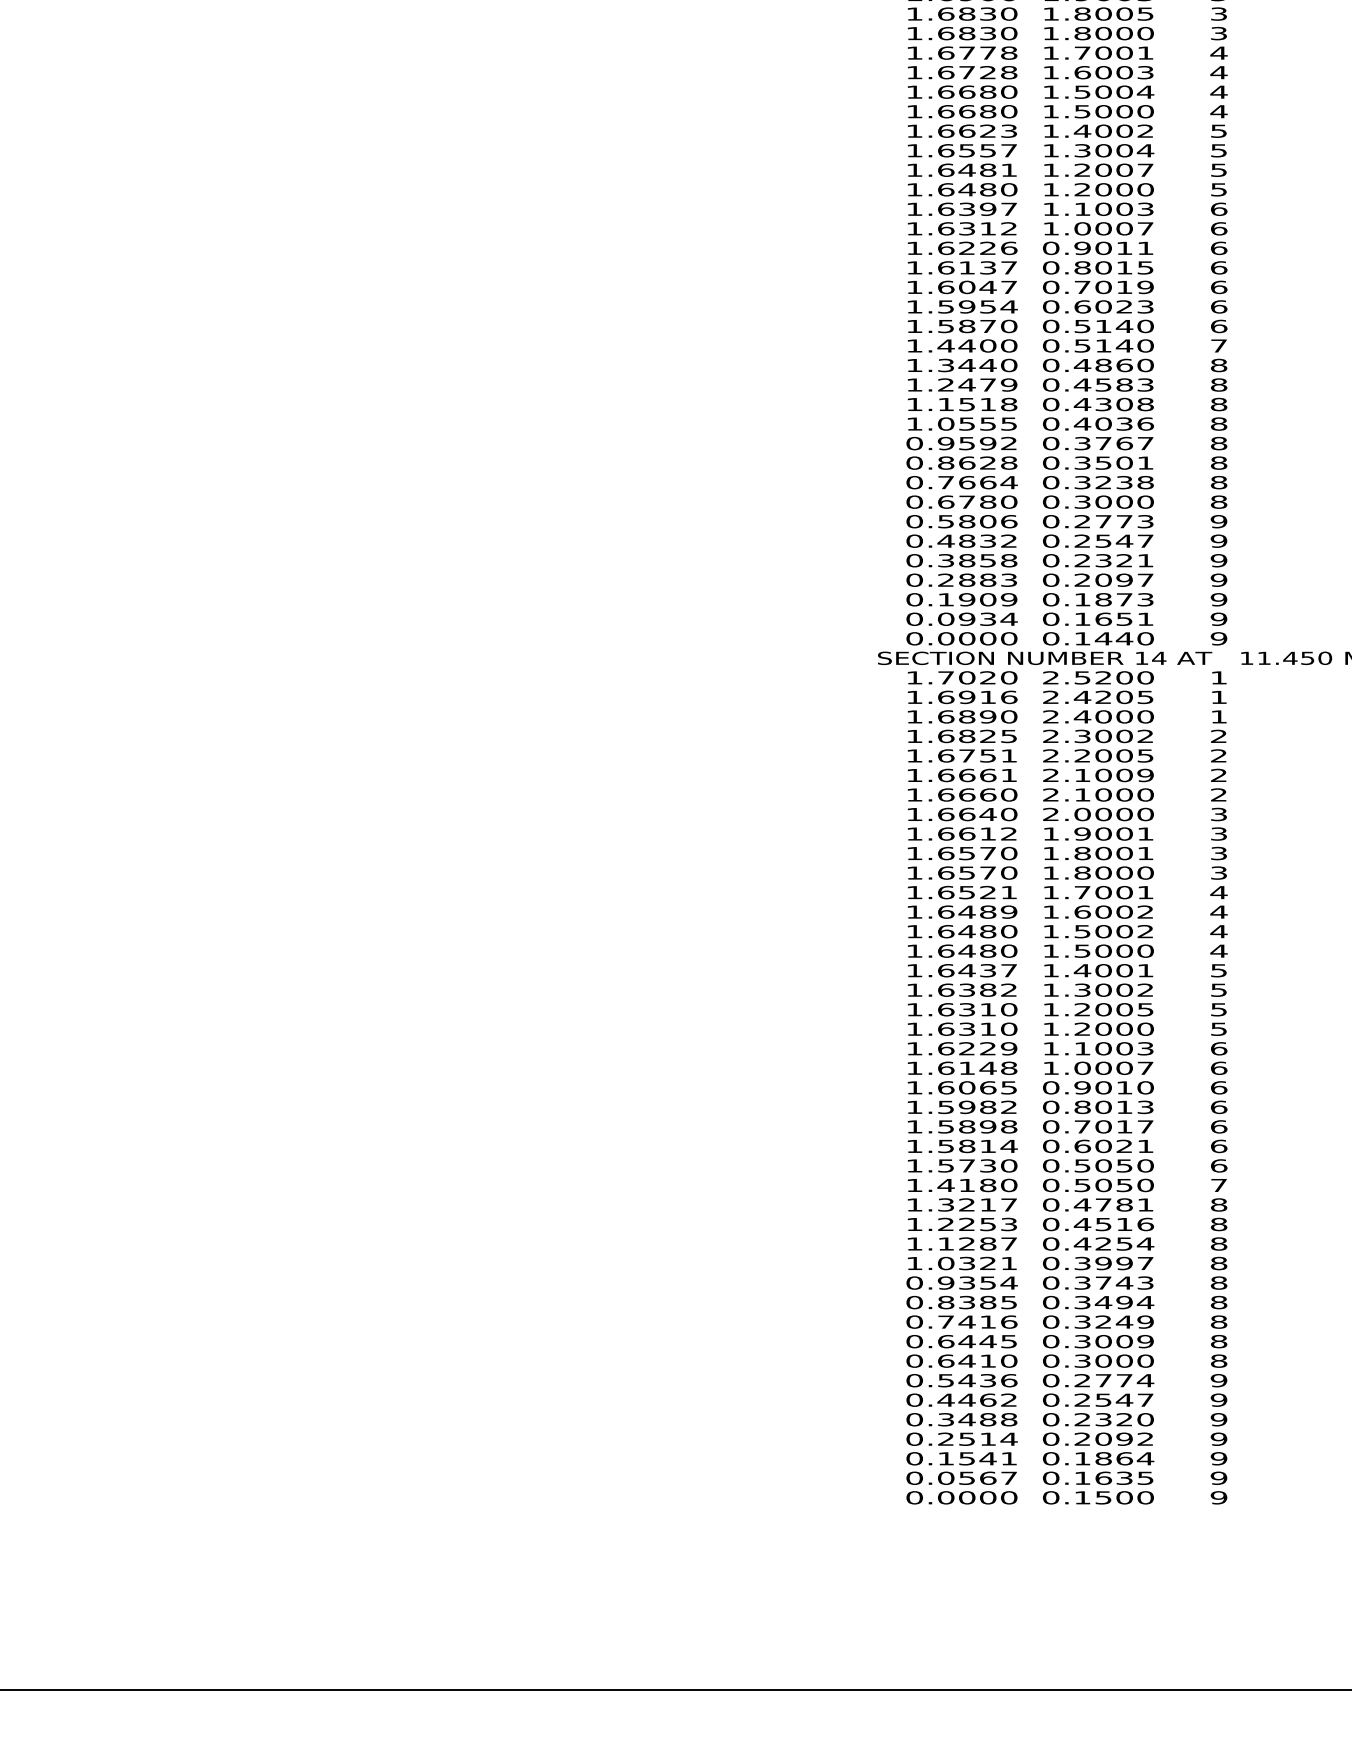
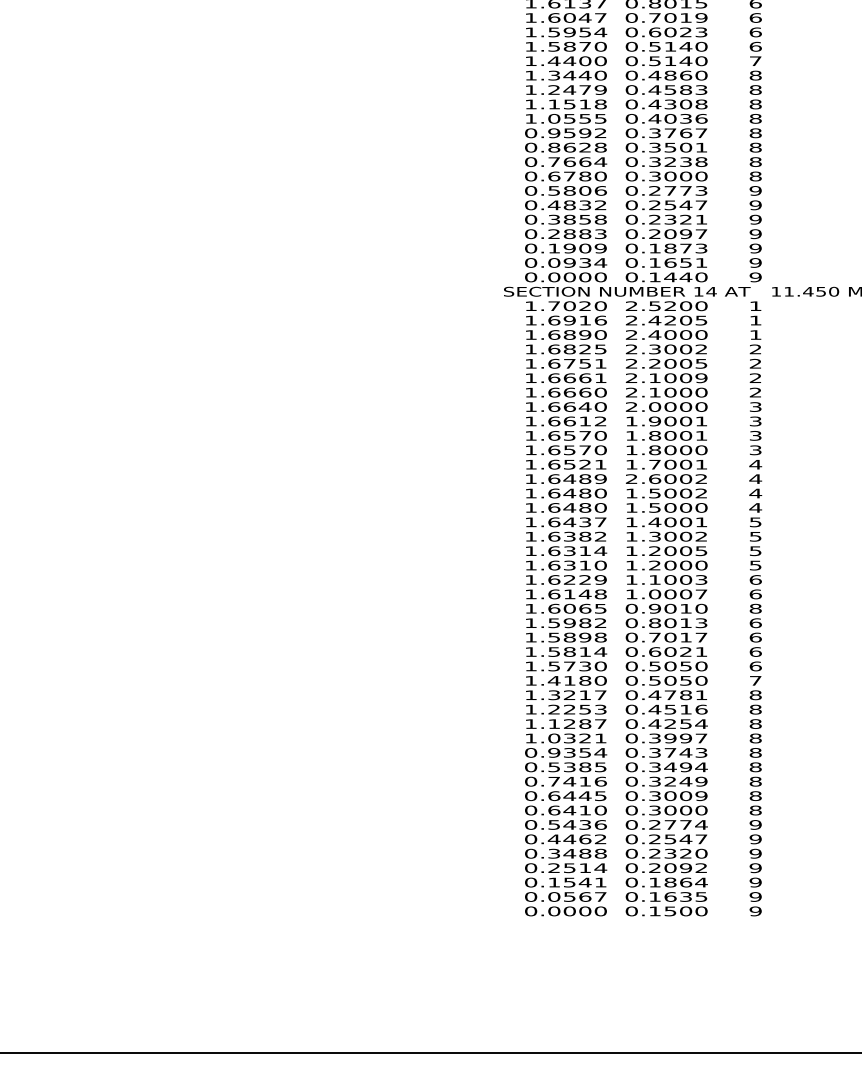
text: (1050, 911) -> (631, 478), 1.6002 -> 2.6002
text: (1008, 1009) -> (600, 550), 1.6310 -> 1.6314
text: (1219, 1087) -> (756, 608), 6 -> 8
text: (946, 1302) -> (554, 767), 0.8385 -> 0.5385

